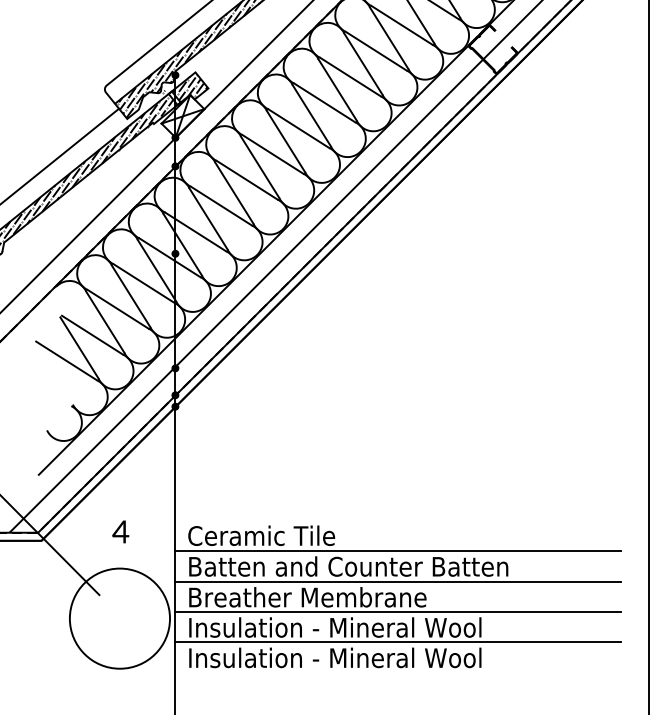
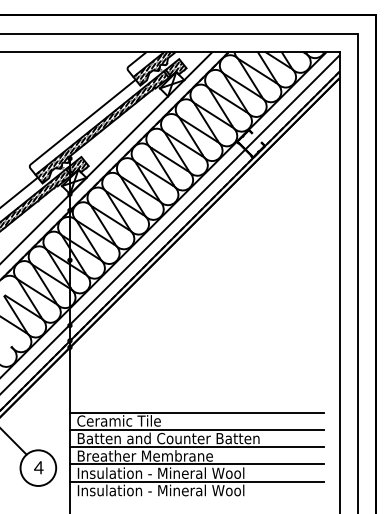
line: (397, 520) -> (196, 412), added
text: (120, 531) -> (38, 467), moved
circle: (120, 617) -> (38, 467), size x0.62

